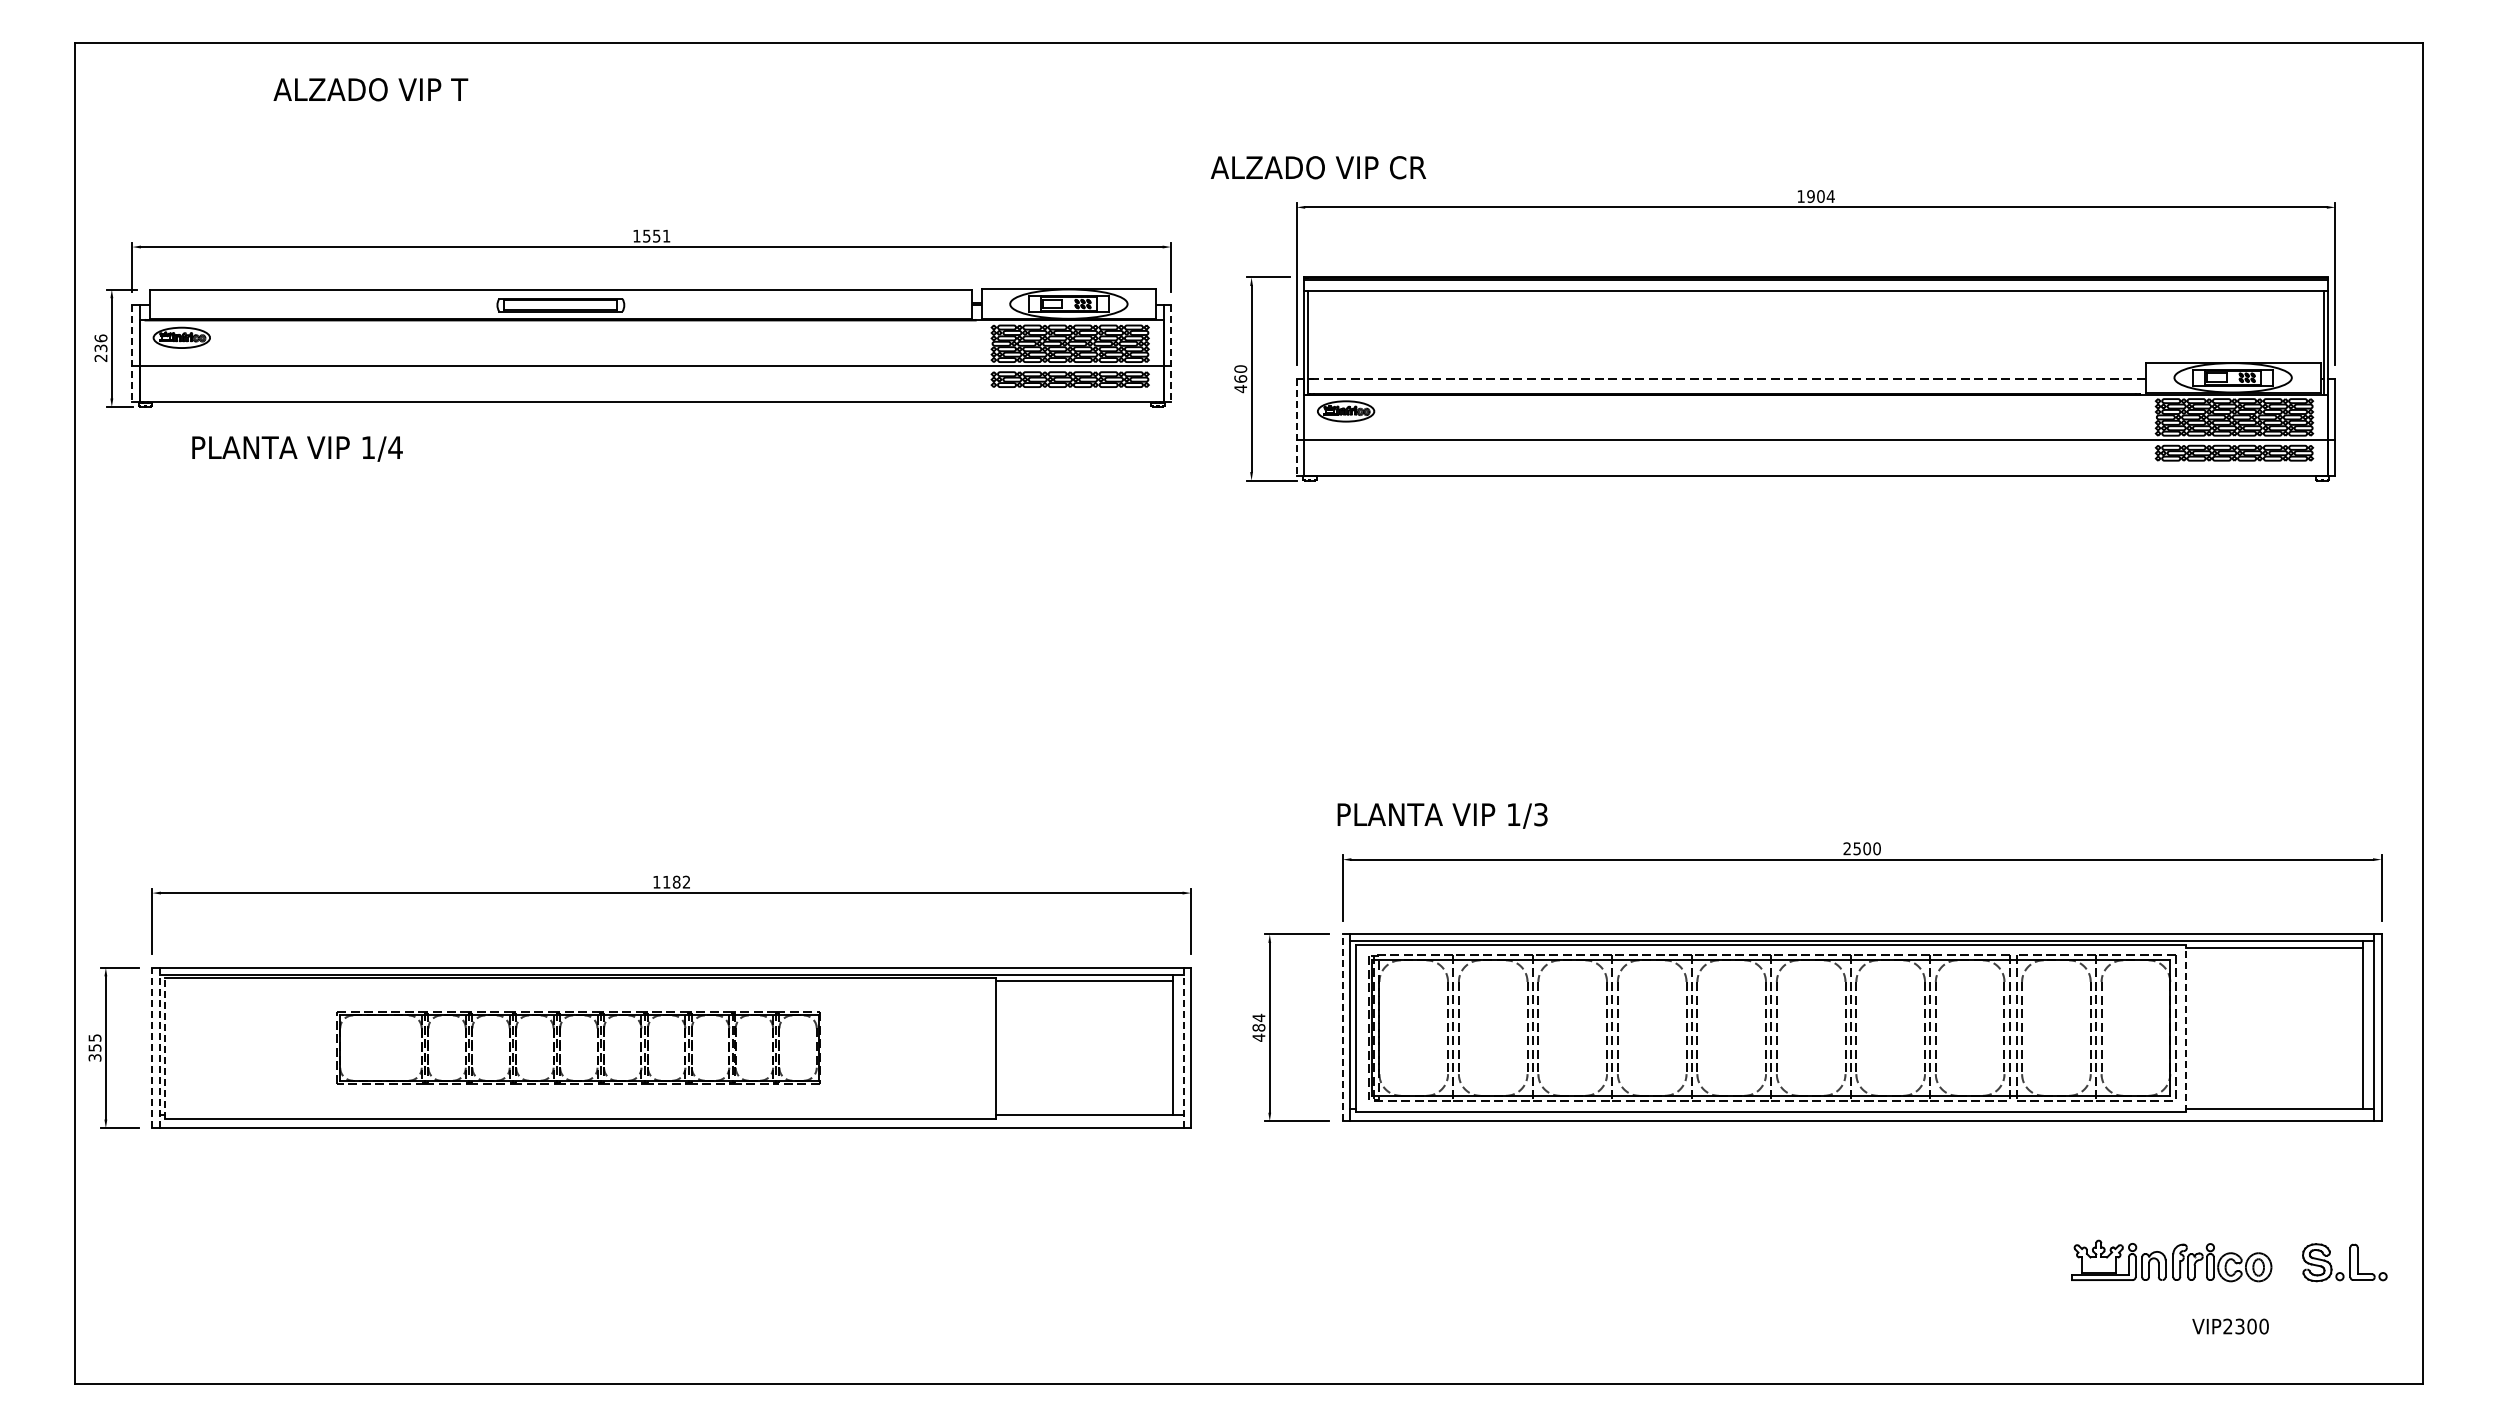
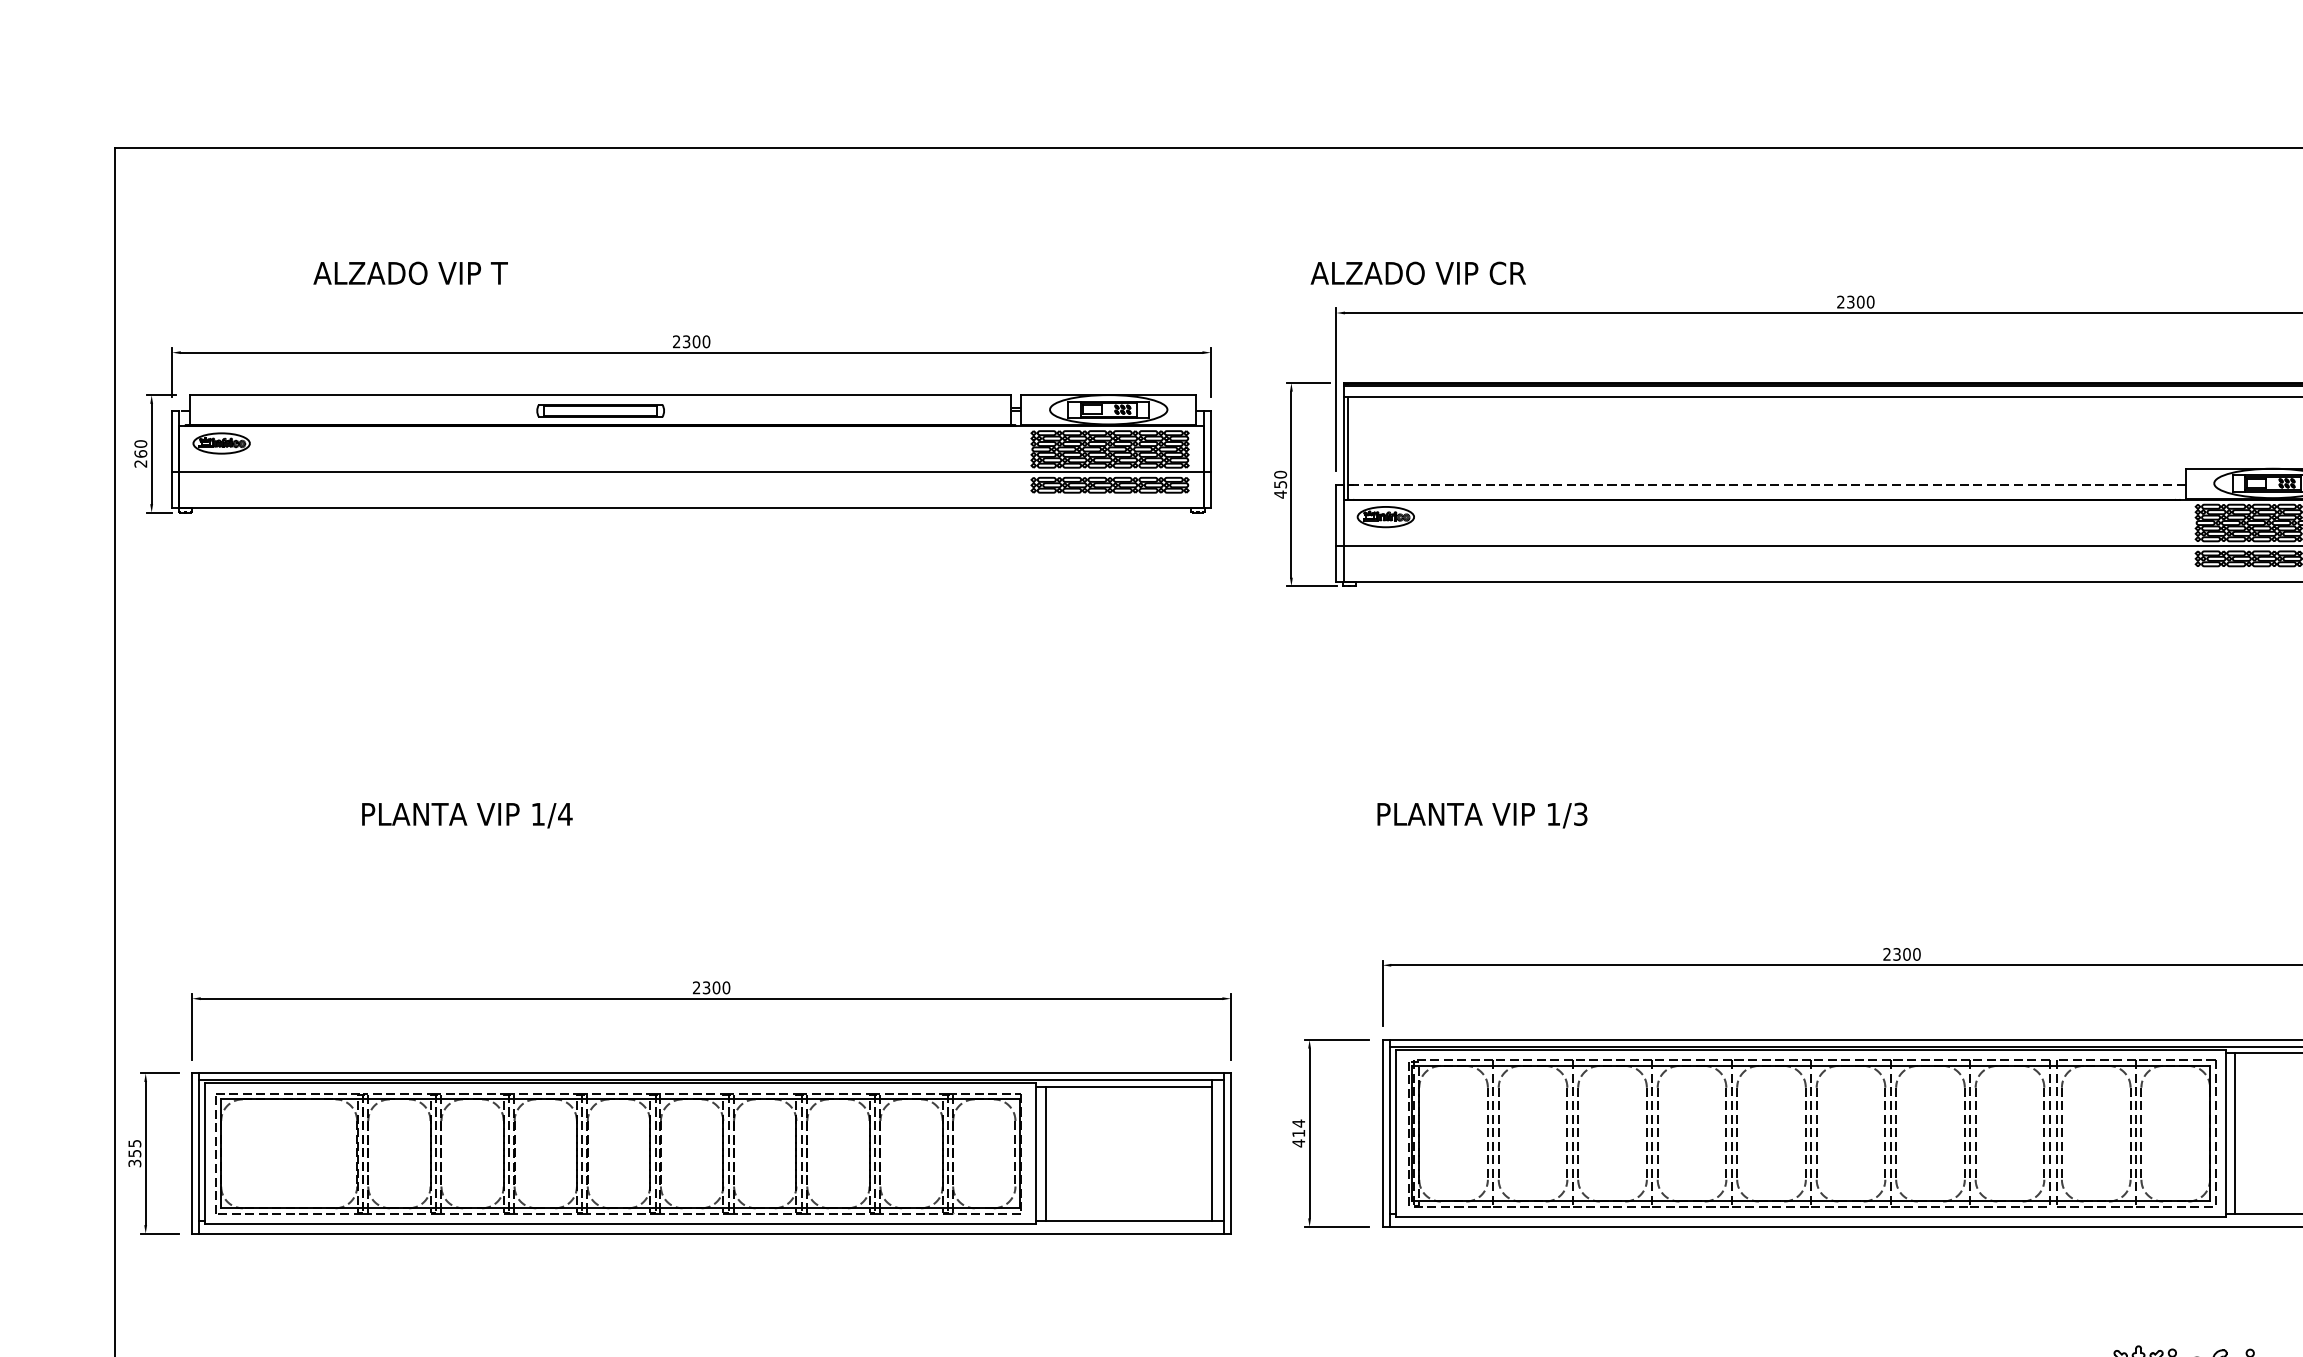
text: (370, 89) -> (410, 273), moved
text: (1318, 167) -> (1418, 273), moved
text: (1815, 196) -> (1855, 302), 1904 -> 2300
text: (651, 235) -> (691, 341), 1551 -> 2300
text: (100, 343) -> (140, 449), 236 -> 260
line: (132, 353) -> (172, 459), dashed -> solid
line: (1171, 353) -> (1211, 459), dashed -> solid
text: (1240, 378) -> (1280, 484), 460 -> 450
line: (1296, 427) -> (1336, 533), dashed -> solid
text: (297, 448) -> (467, 815), moved
text: (1442, 815) -> (1482, 815), moved
text: (1856, 848) -> (1896, 954), 2500 -> 2300
text: (671, 881) -> (711, 987), 1182 -> 2300
text: (1258, 1027) -> (1298, 1133), 484 -> 414
line: (1342, 1027) -> (1382, 1133), dashed -> solid
line: (2195, 1027) -> (2235, 1133), added
line: (2186, 1028) -> (2226, 1134), dashed -> solid
line: (152, 1047) -> (192, 1153), dashed -> solid
line: (159, 1047) -> (199, 1153), dashed -> solid
line: (165, 1047) -> (205, 1153), dashed -> solid
part: (578, 1047) -> (618, 1153), size x1.67
line: (1005, 1047) -> (1045, 1153), added
line: (1183, 1047) -> (1223, 1153), dashed -> solid

